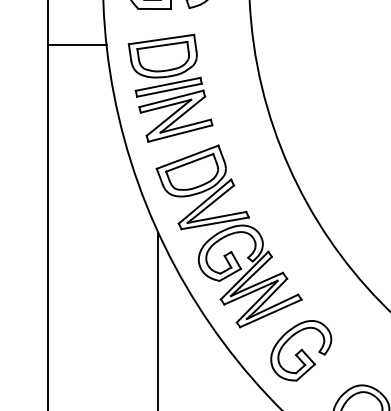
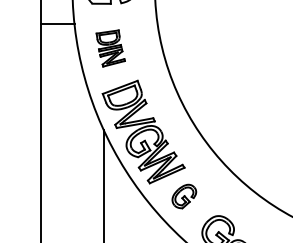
part: (170, 88) -> (110, 48), size x0.6
part: (301, 350) -> (184, 196), size x0.7

